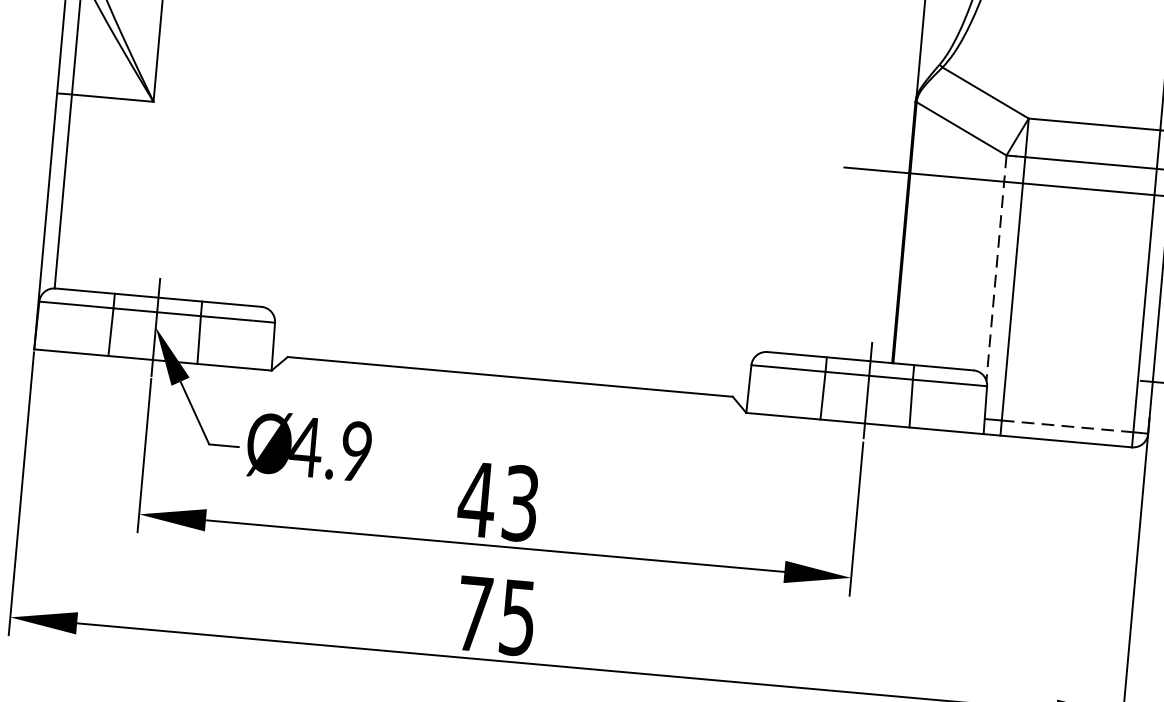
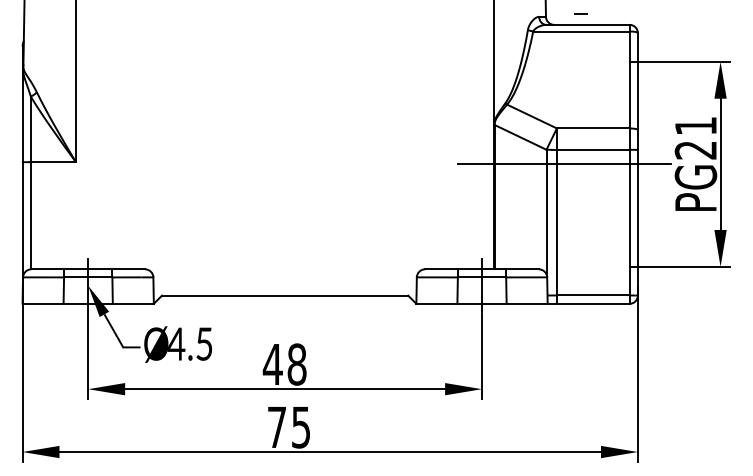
line: (996, 268) -> (546, 212), dashed -> solid
line: (1067, 426) -> (593, 295), dashed -> solid
text: (356, 450) -> (204, 343), 4.9 -> 4.5
text: (519, 503) -> (296, 364), 43 -> 48

